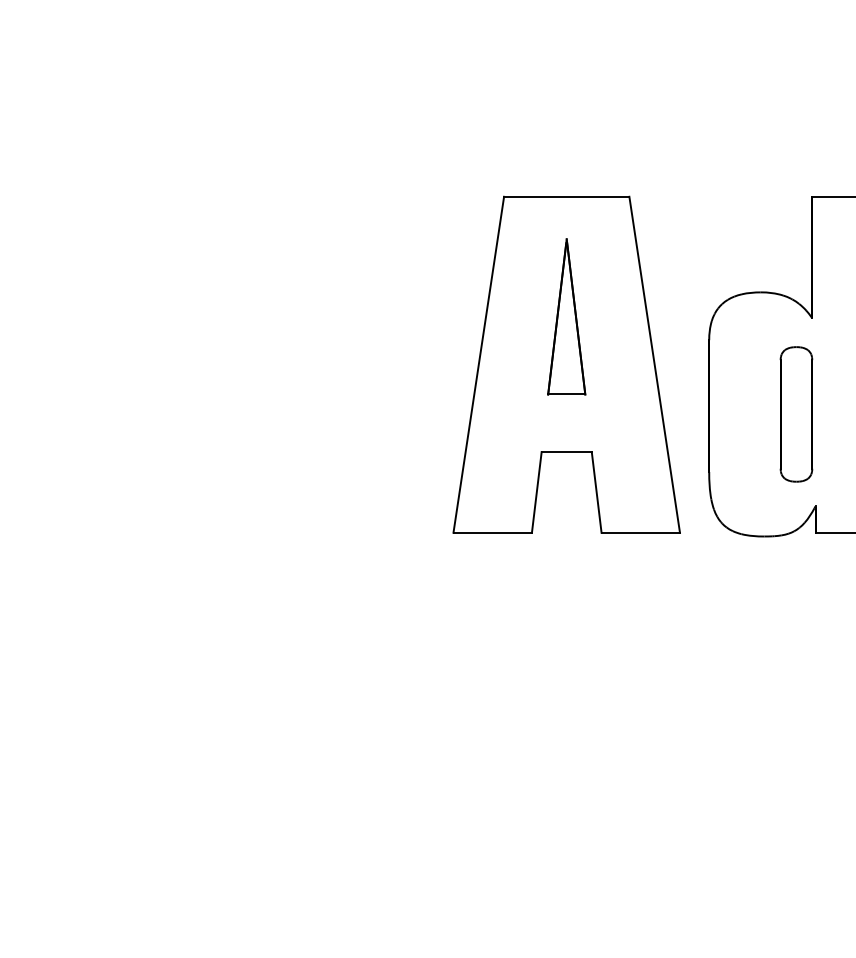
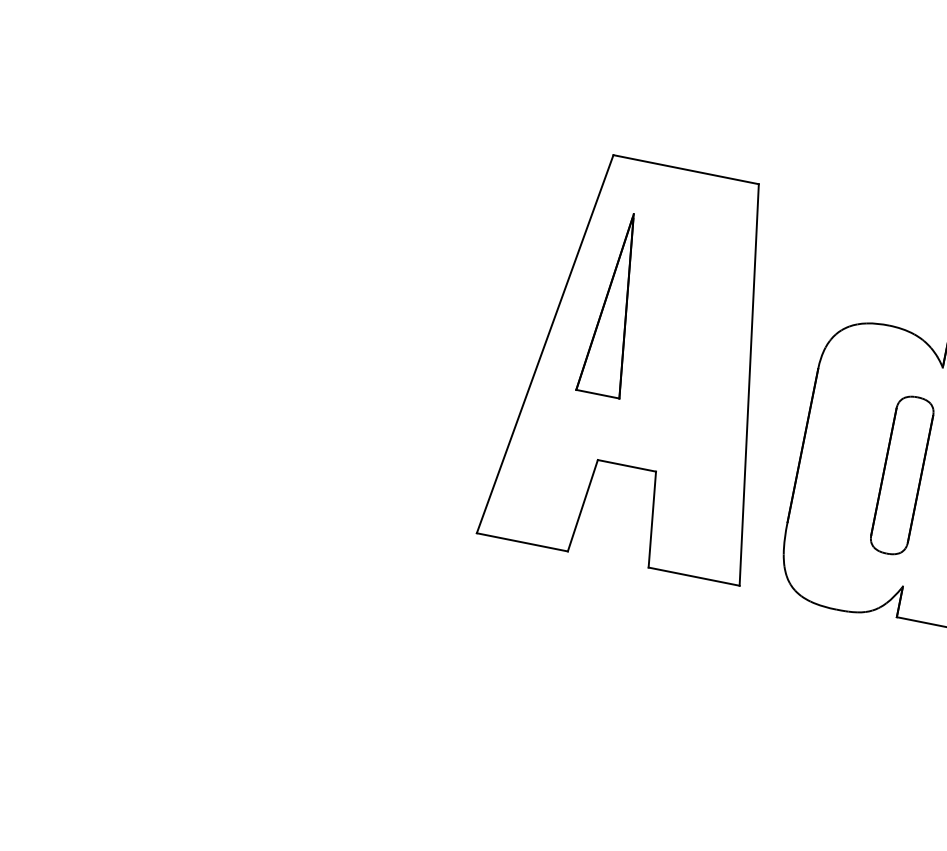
part: (566, 316) -> (615, 303), moved

